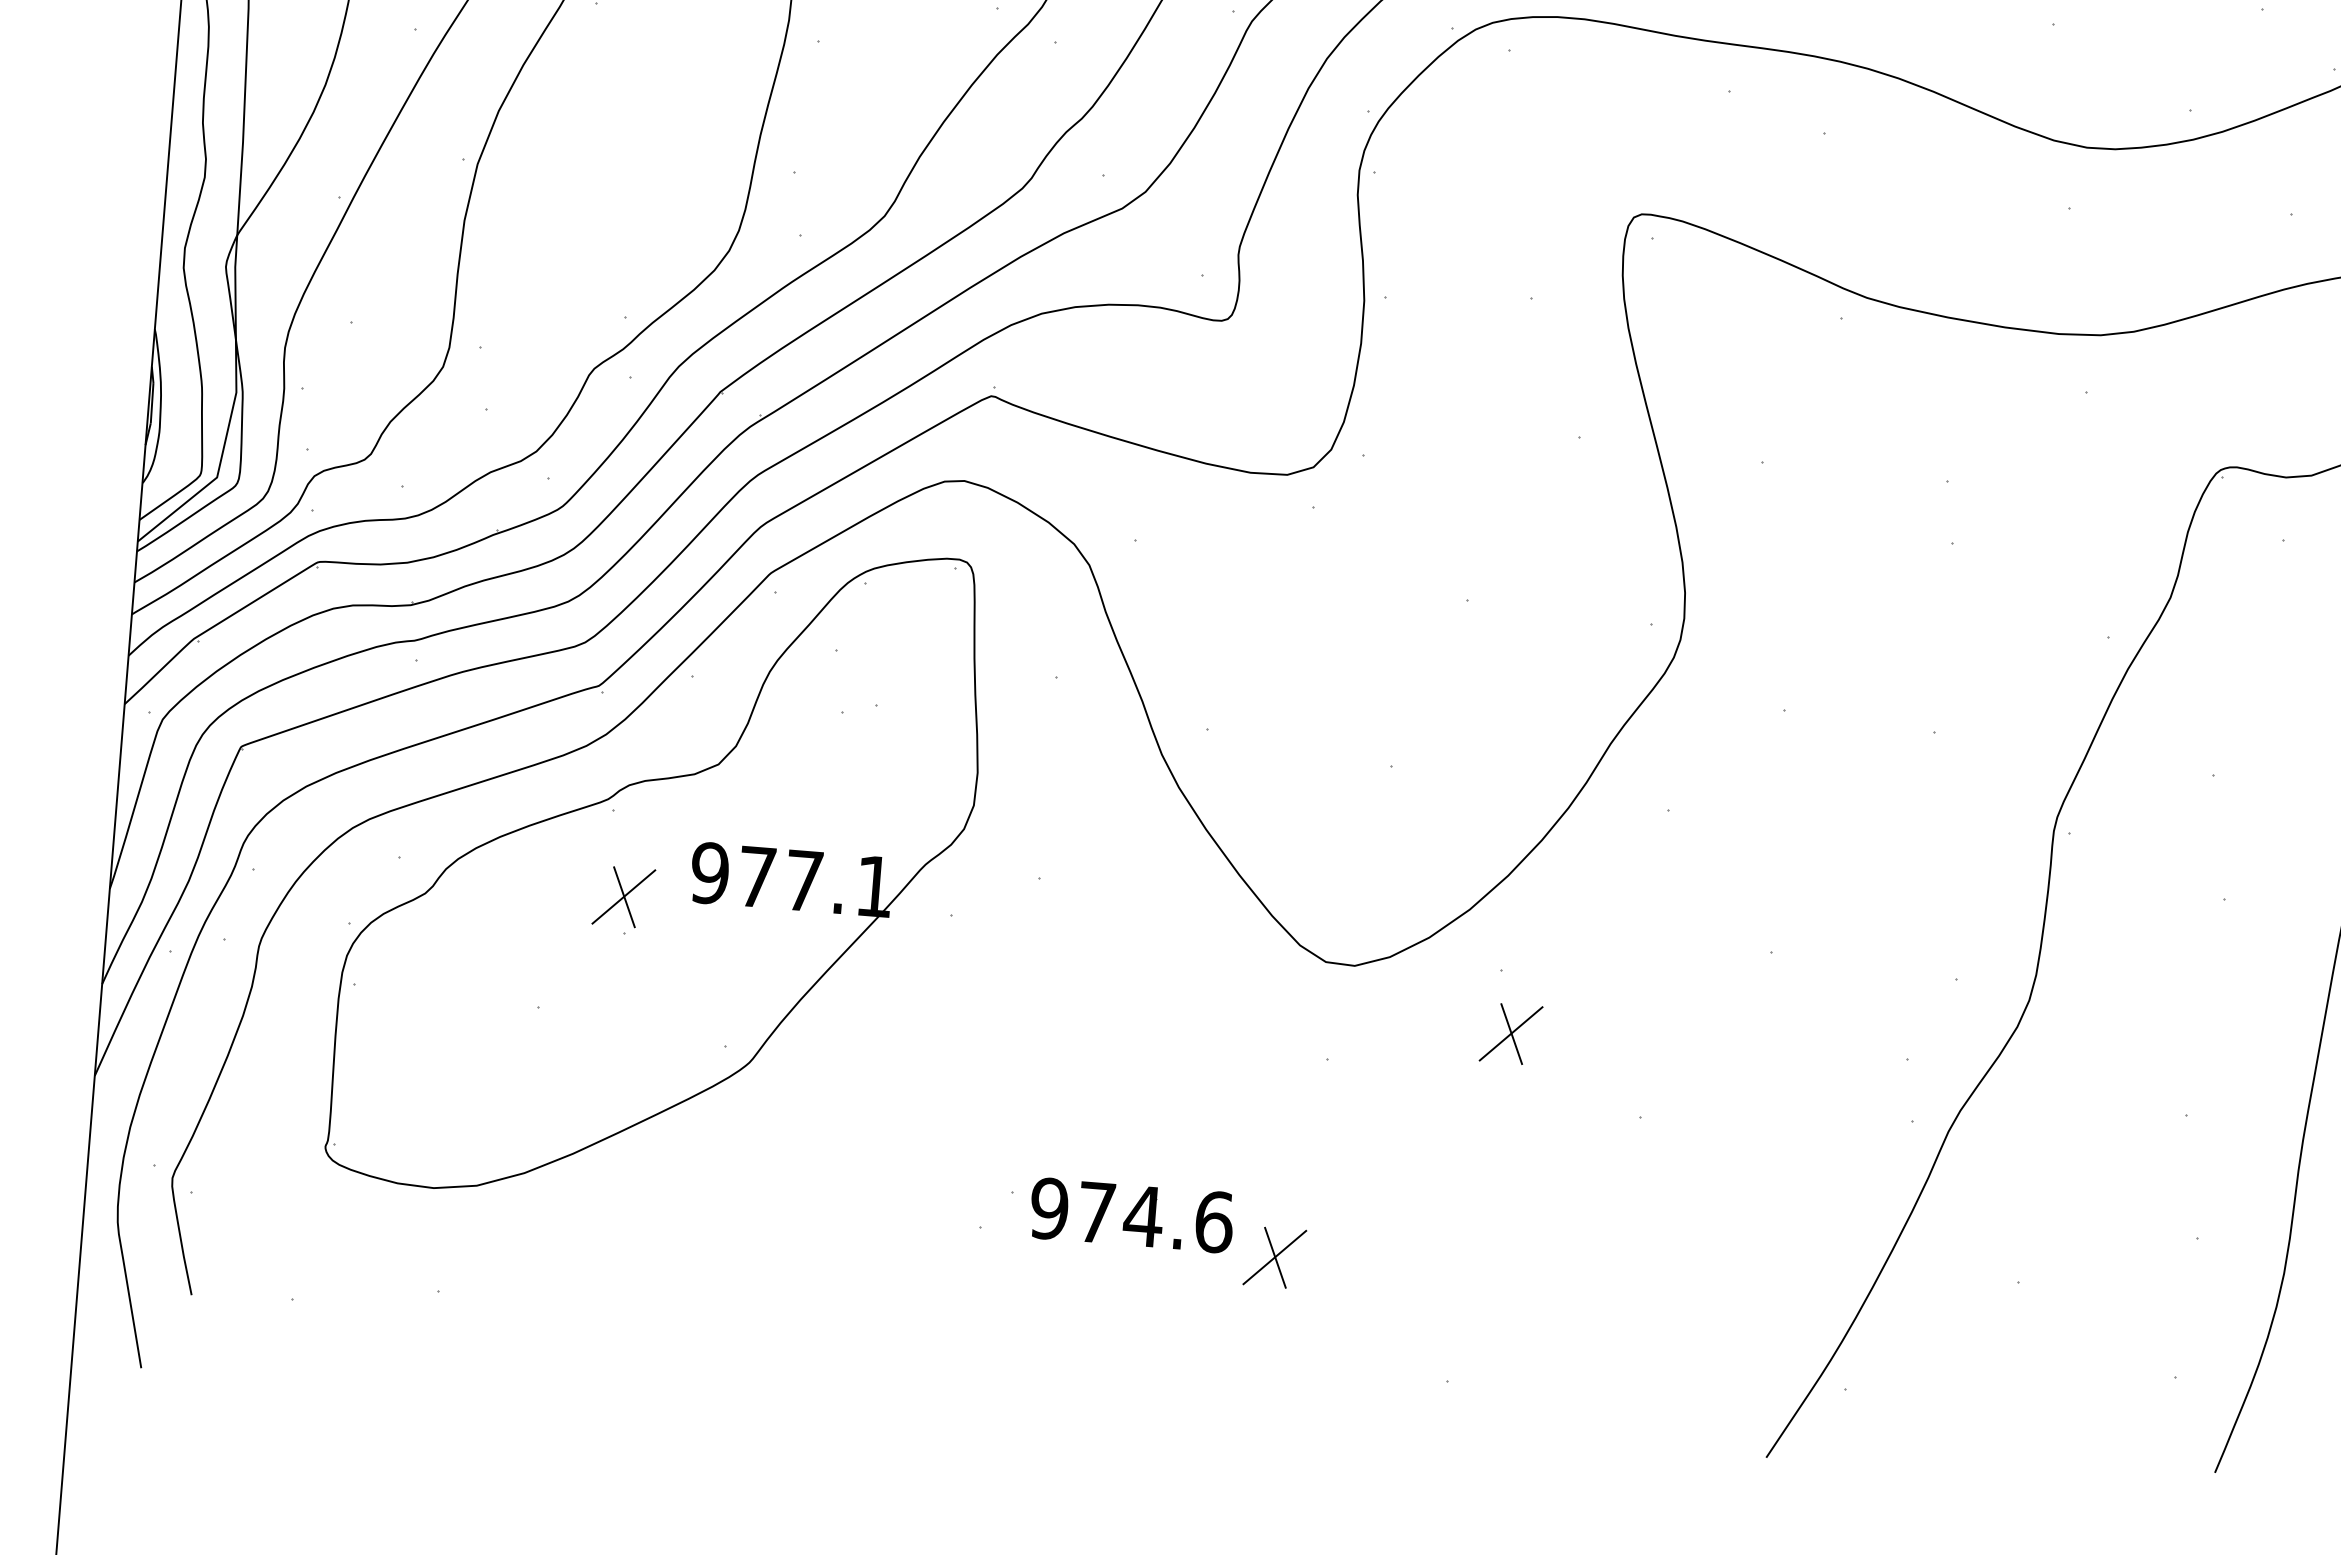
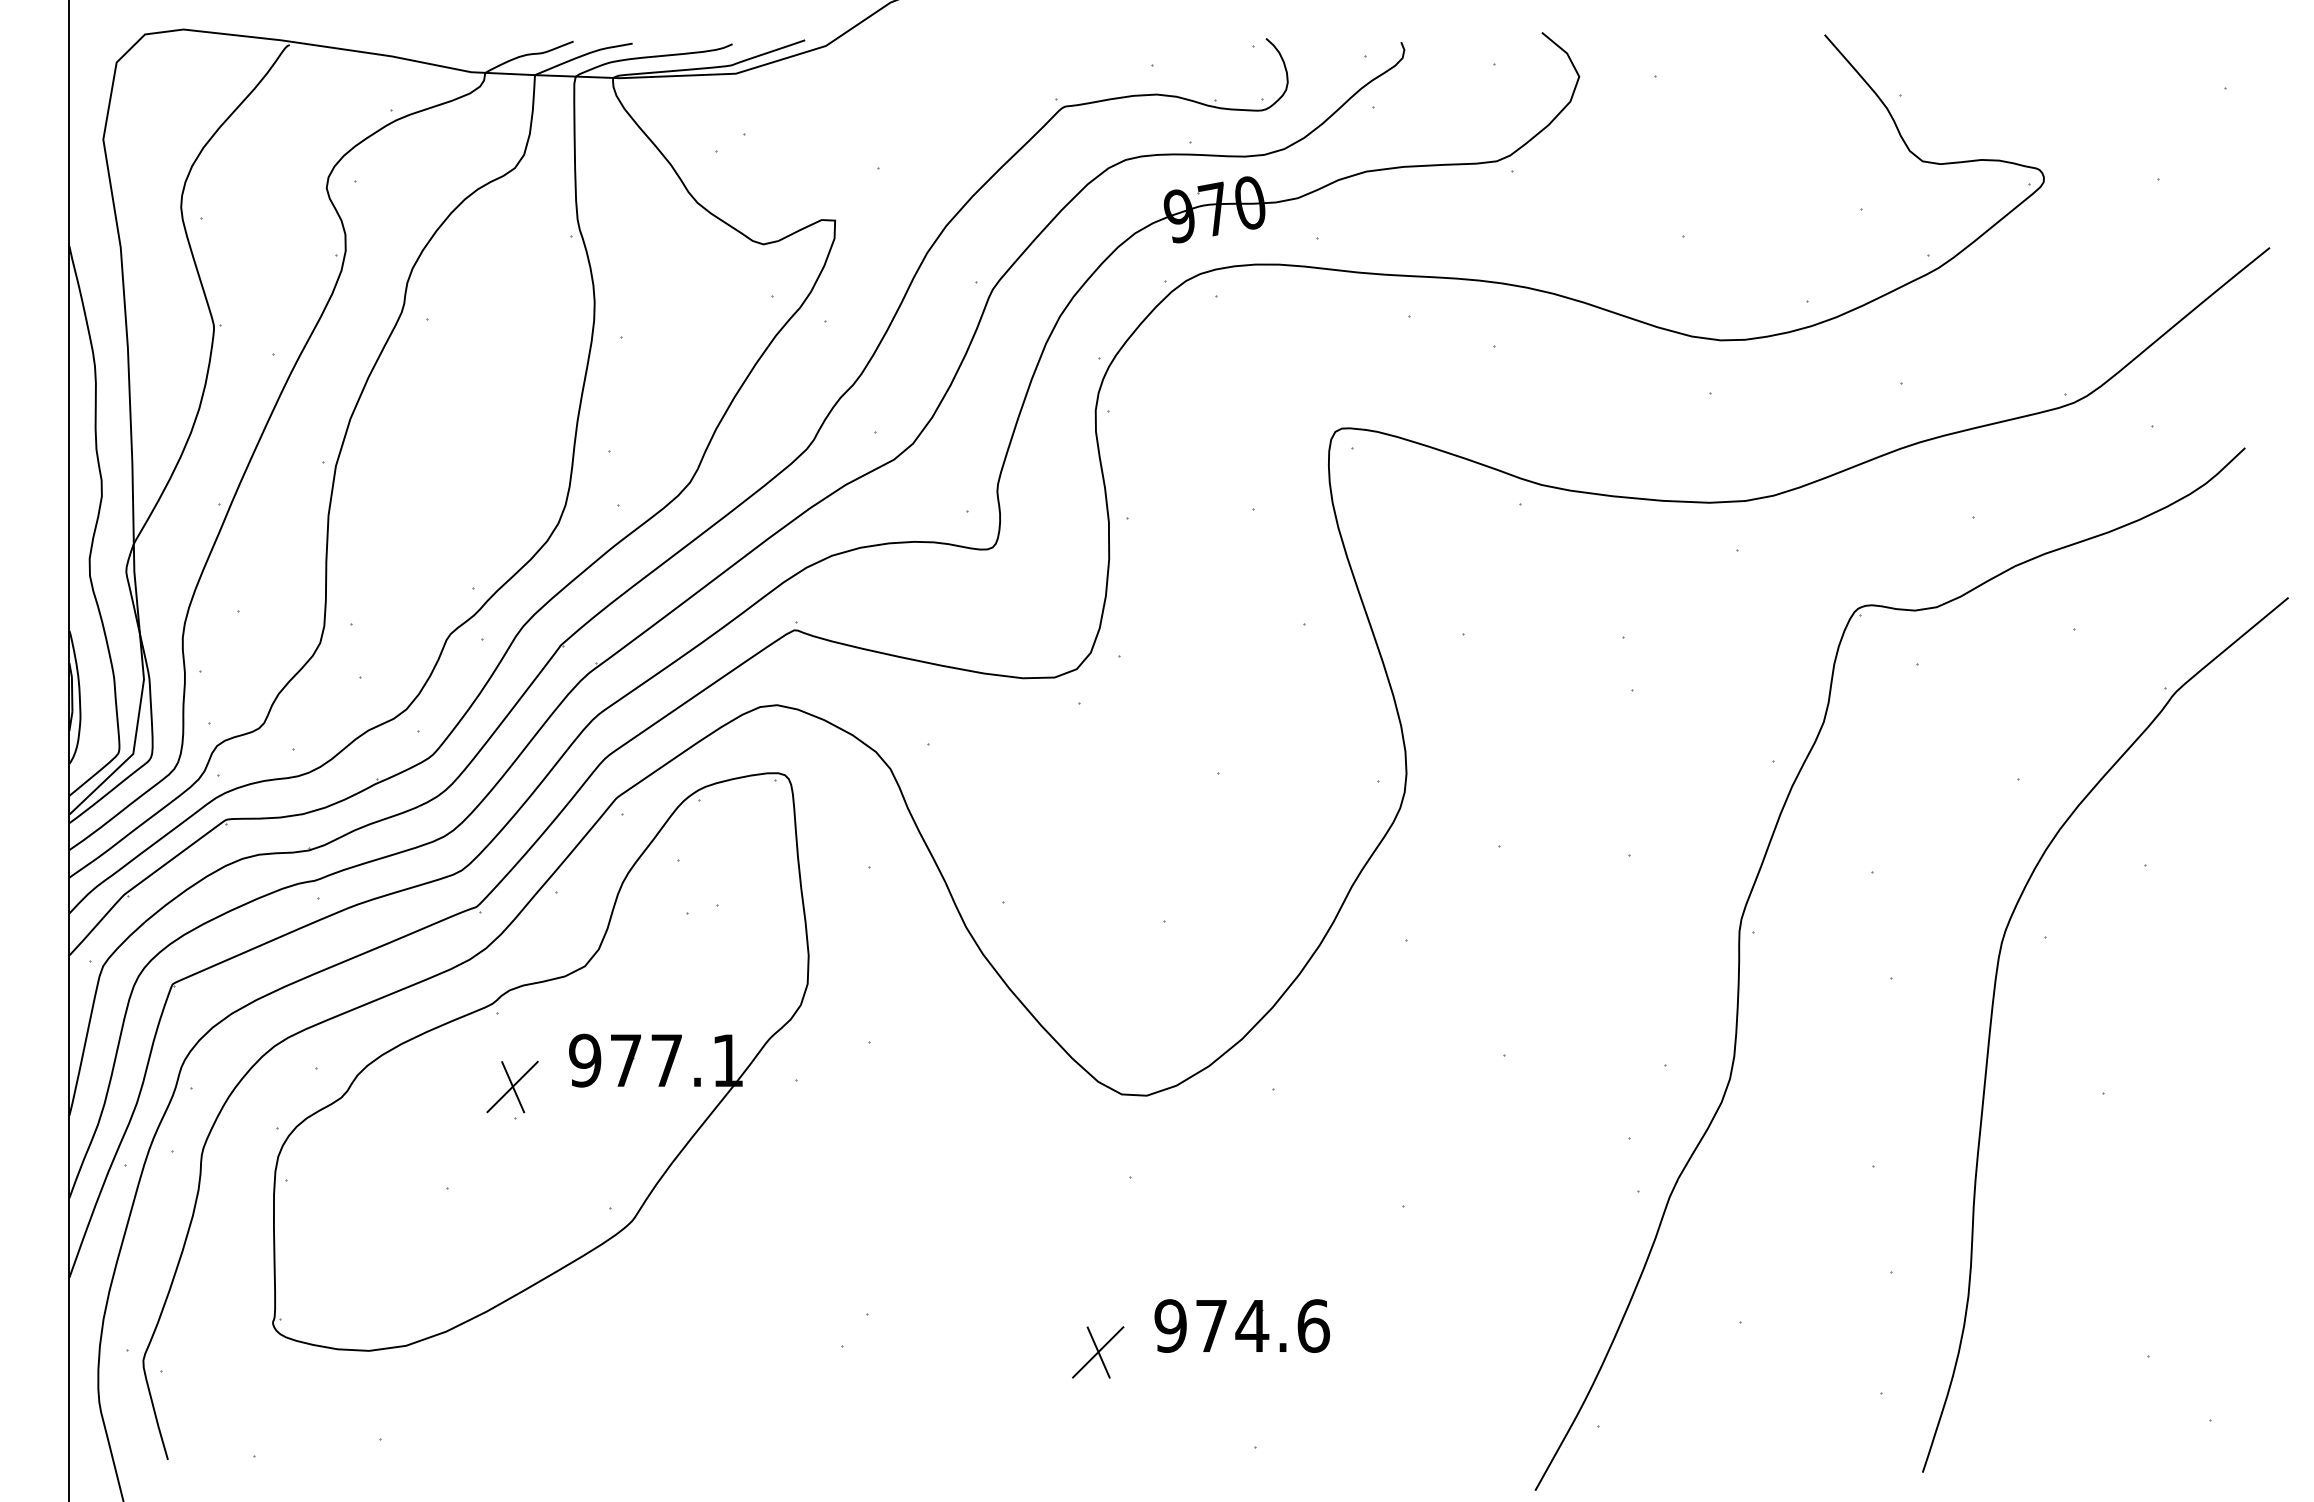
part: (1511, 1034) -> (1286, 1143), removed
part: (1131, 1214) -> (1241, 1325), moved

